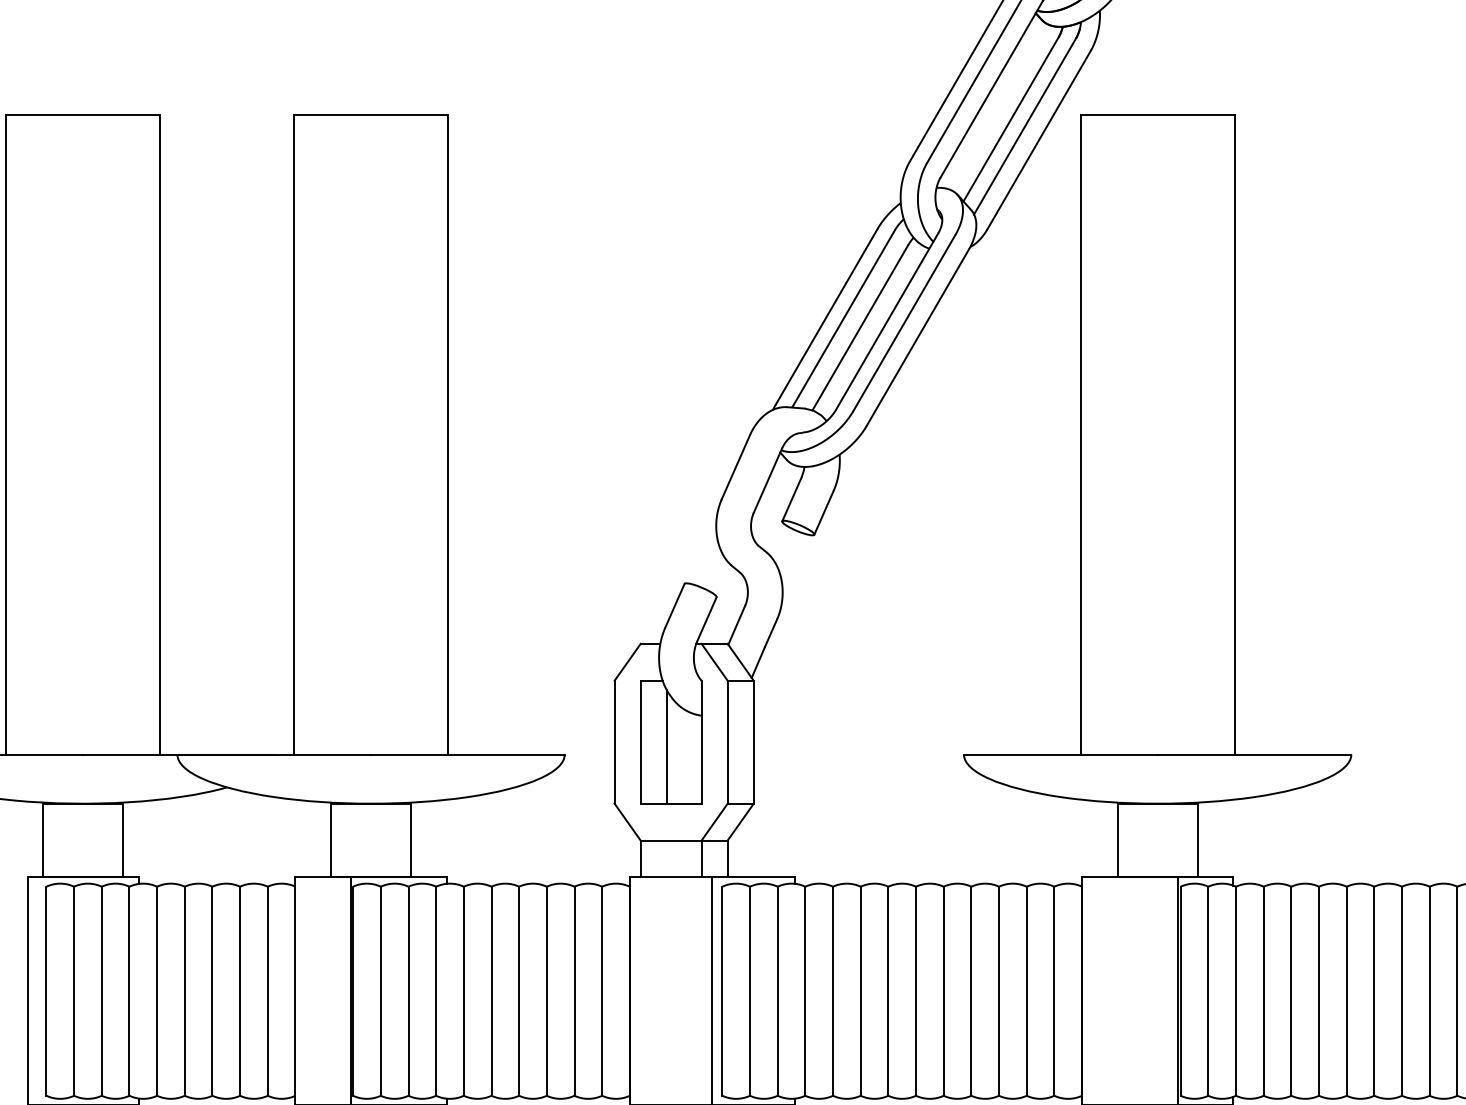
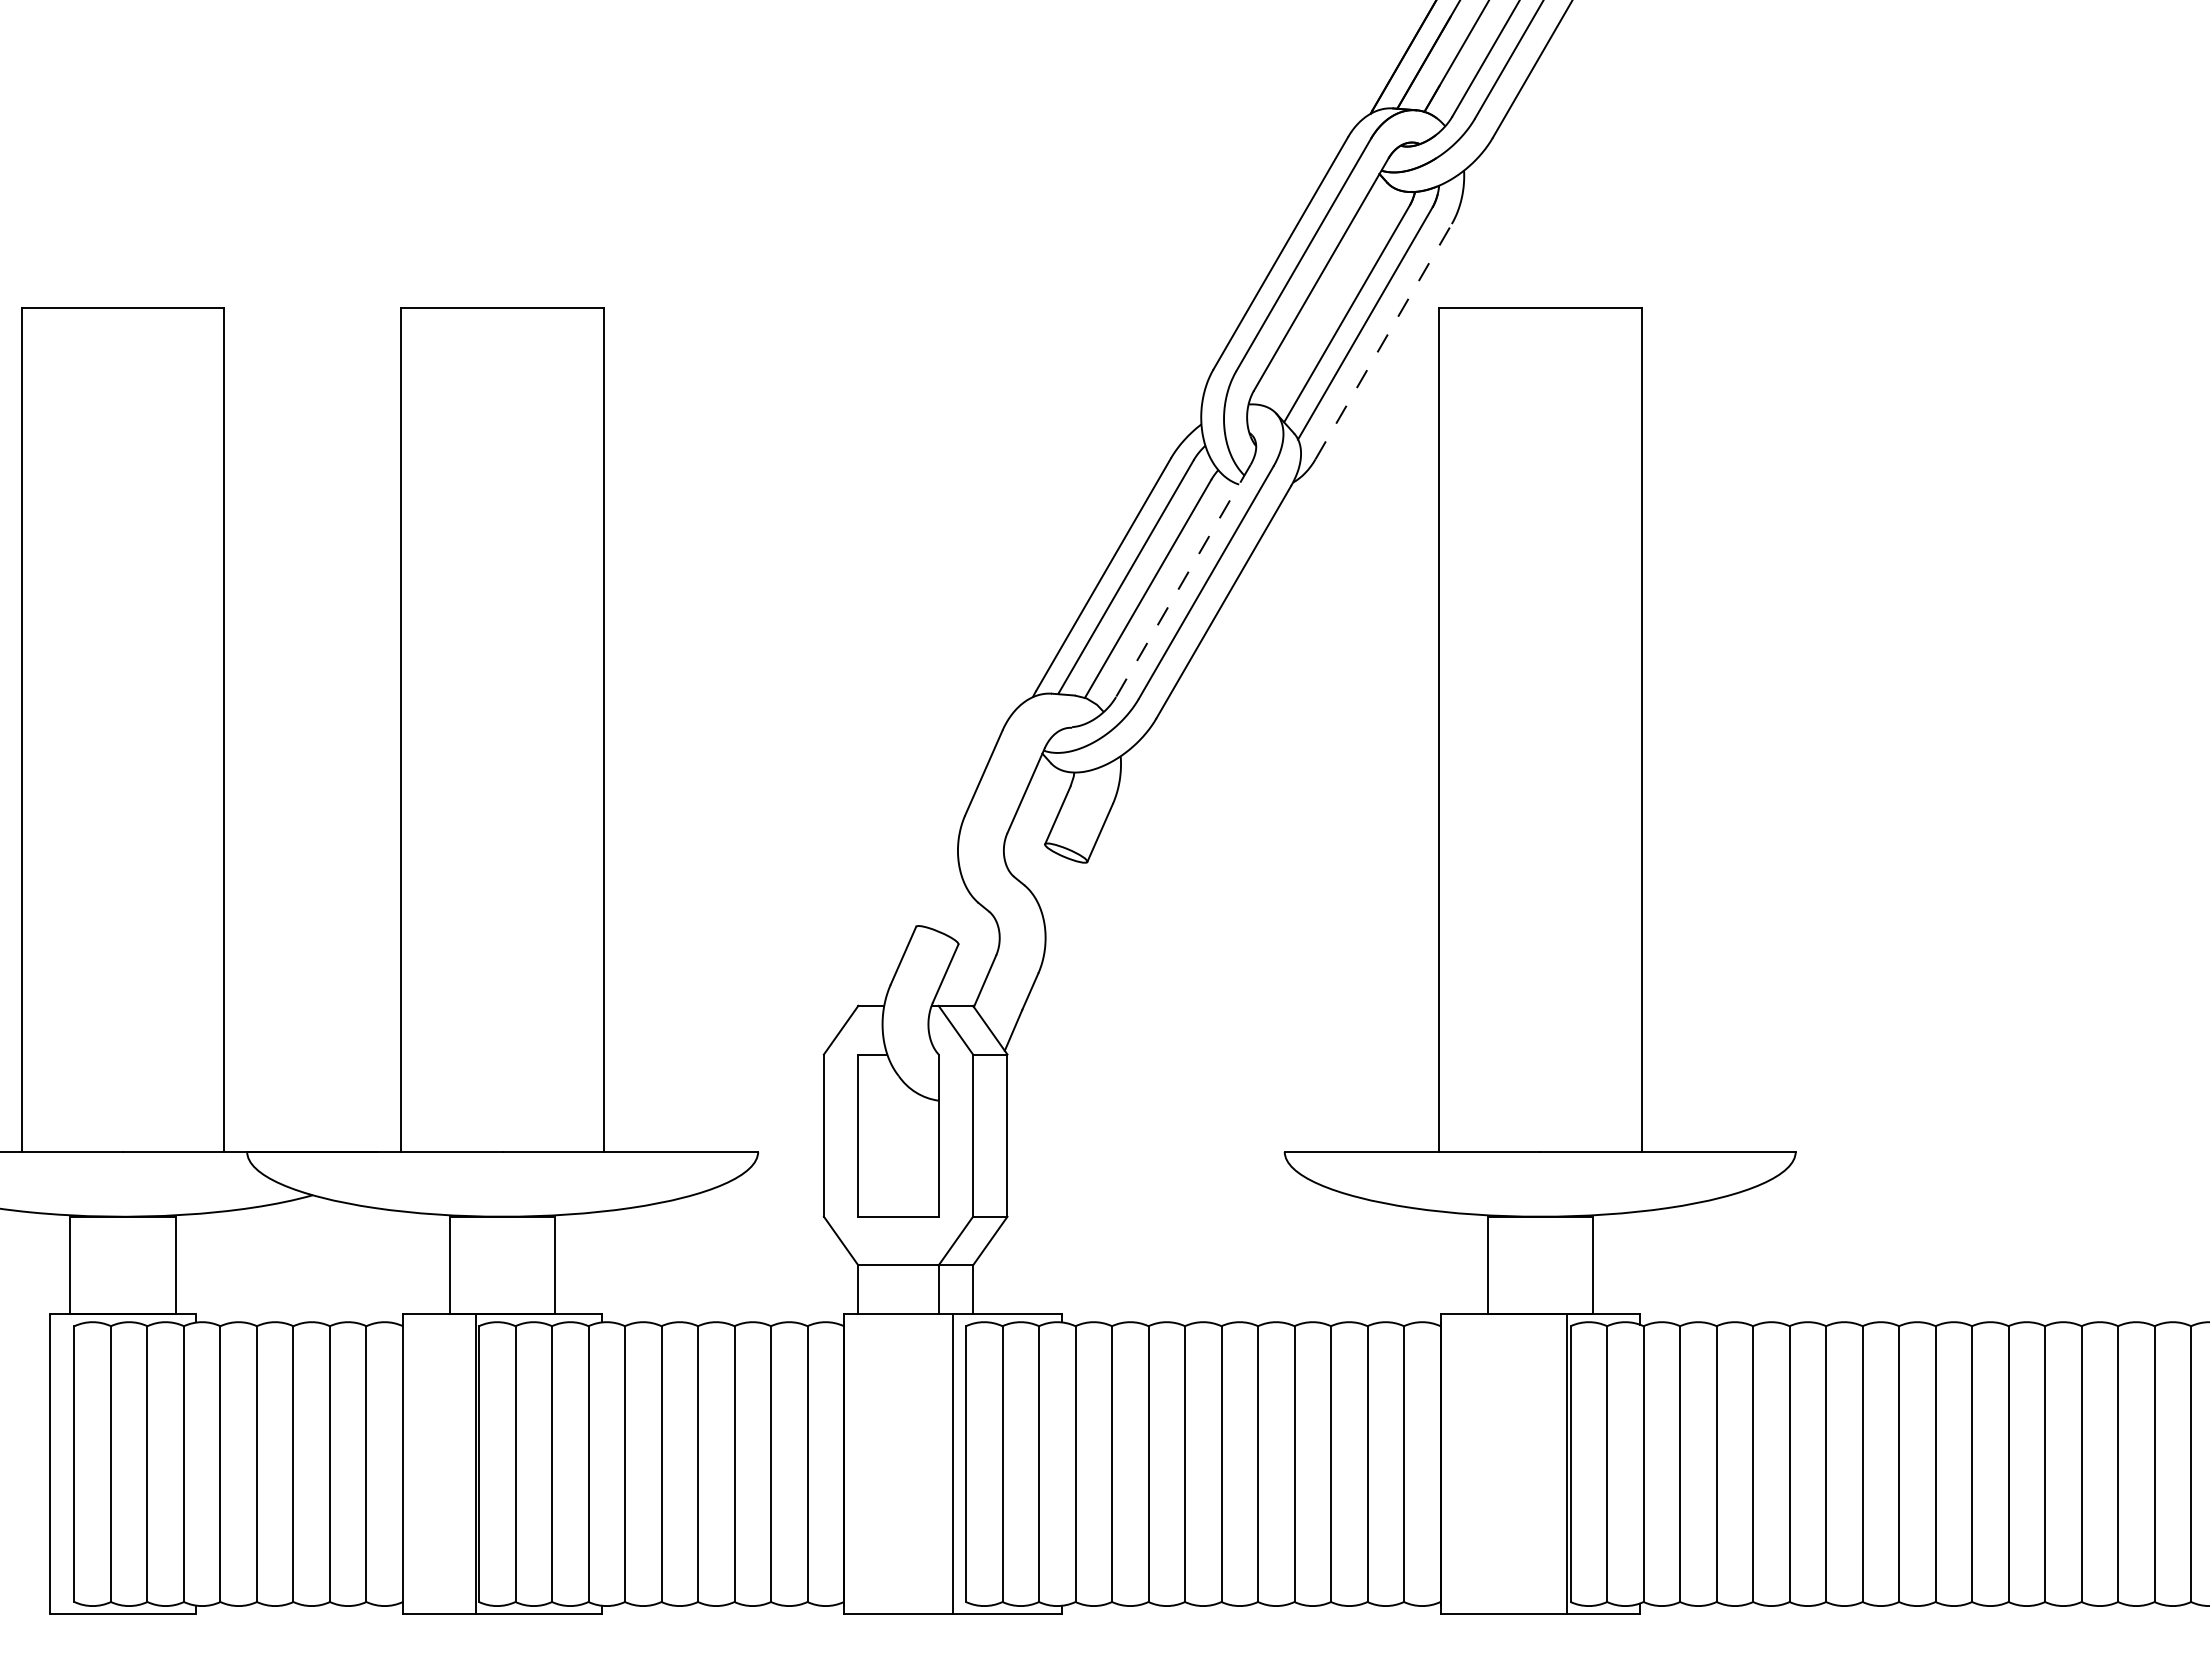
line: (1038, 140) -> (1383, 341), solid -> dashed
line: (887, 322) -> (1183, 581), solid -> dashed
line: (666, 746) -> (892, 1141), removed

